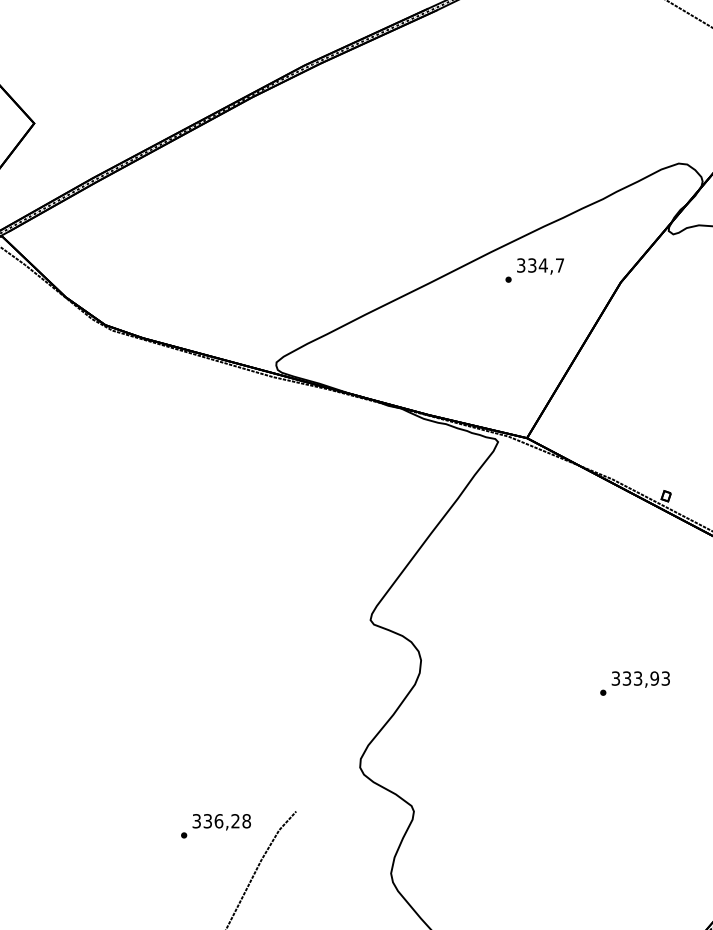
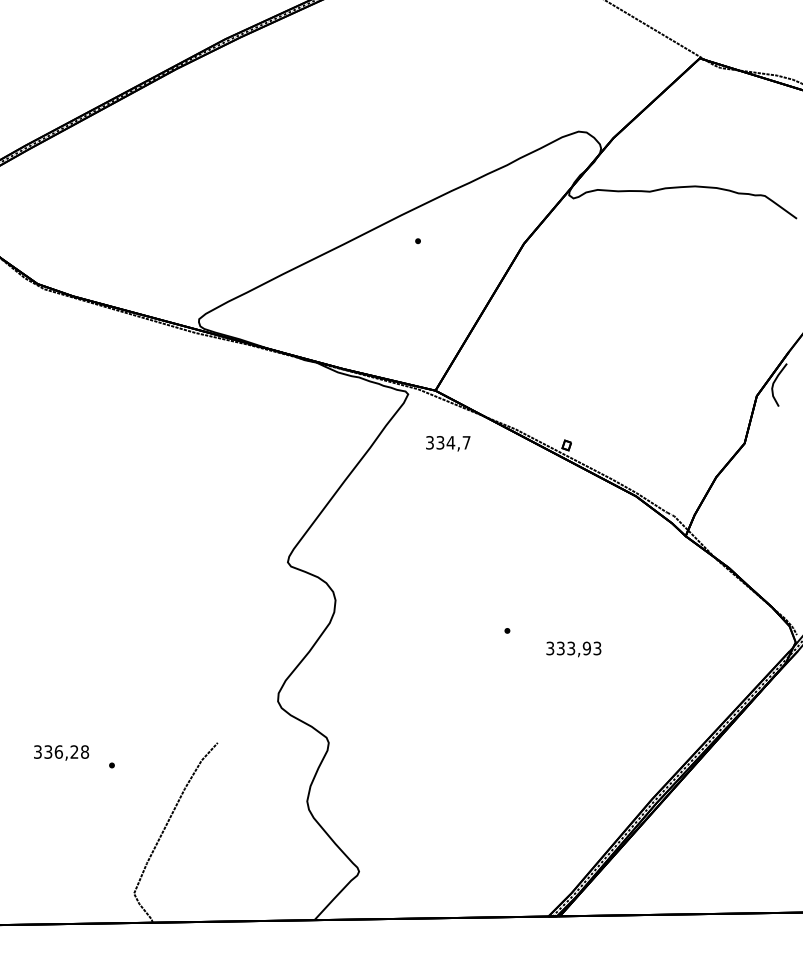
text: (540, 266) -> (448, 443), moved
text: (640, 679) -> (573, 649), moved
text: (221, 821) -> (61, 752), moved

